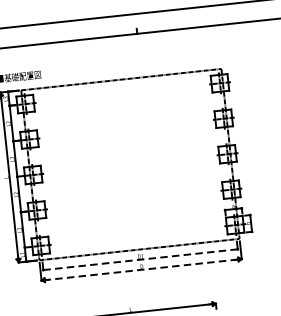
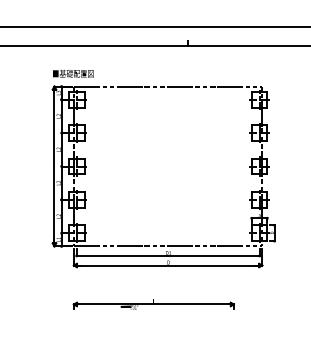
line: (140, 259) -> (168, 255), dashed -> solid
line: (142, 269) -> (168, 265), dashed -> solid

